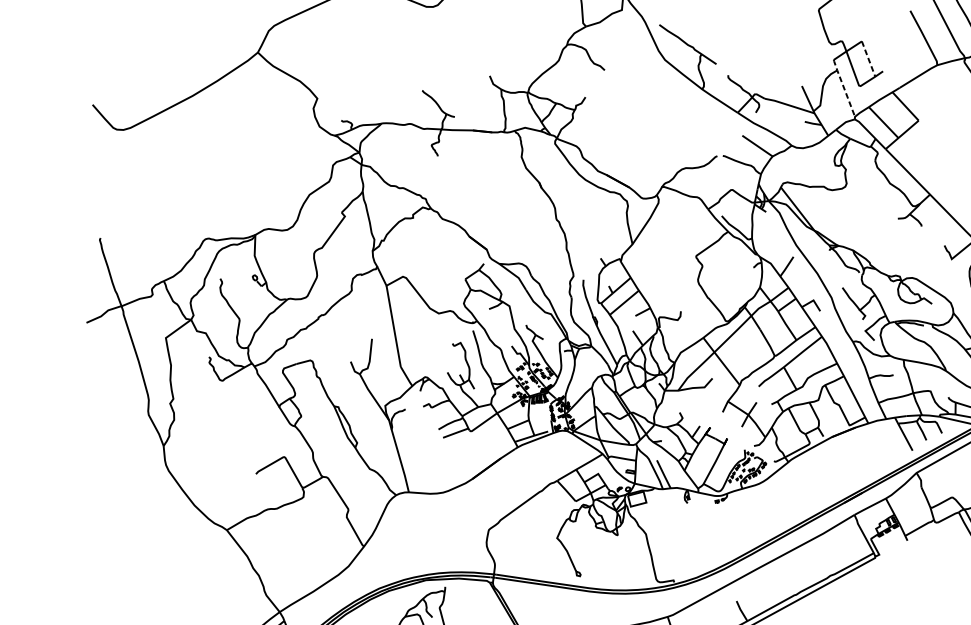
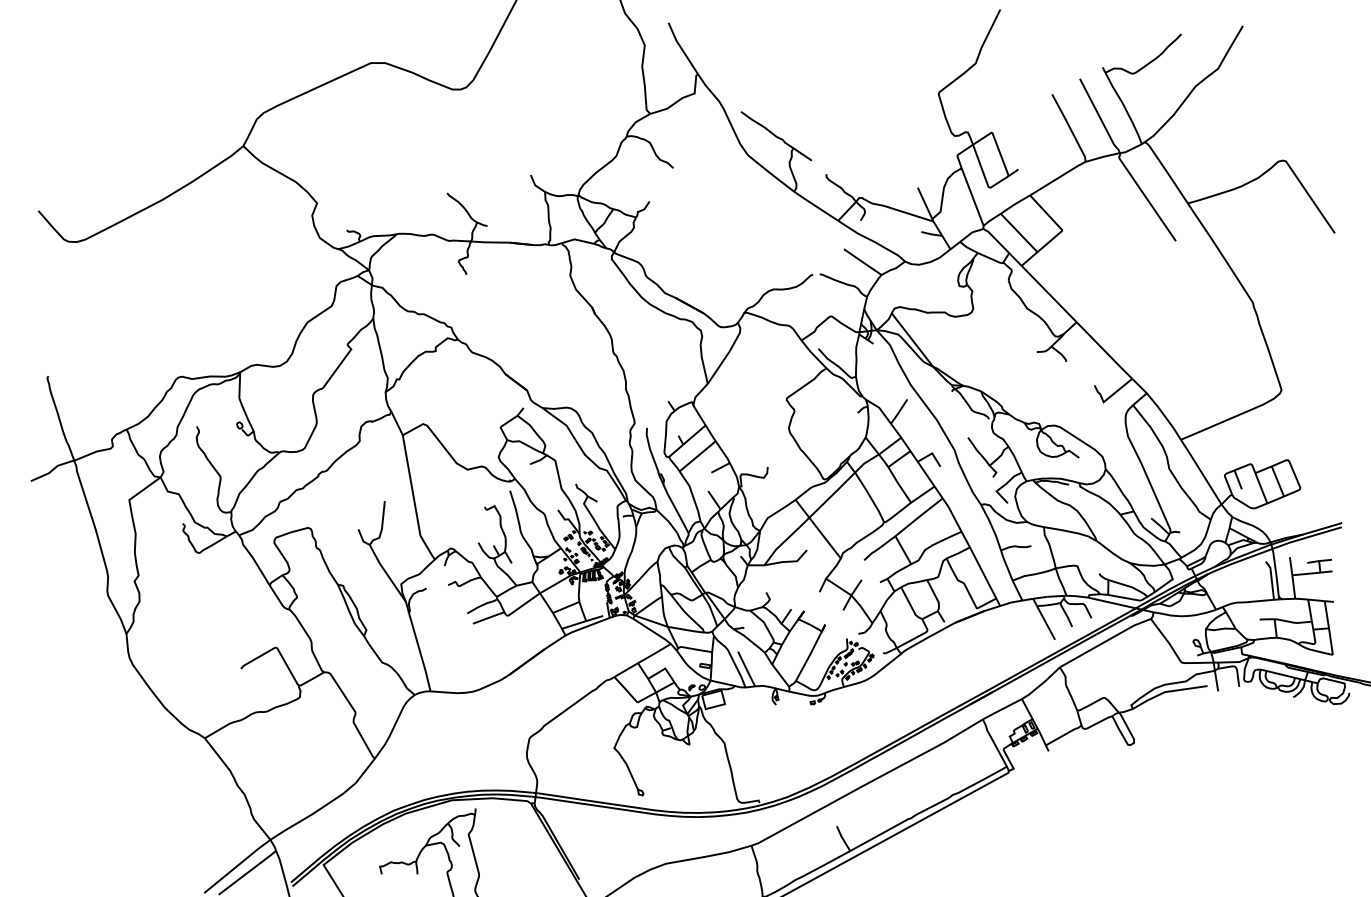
line: (868, 59) -> (1000, 154), dashed -> solid
line: (843, 87) -> (969, 189), dashed -> solid

